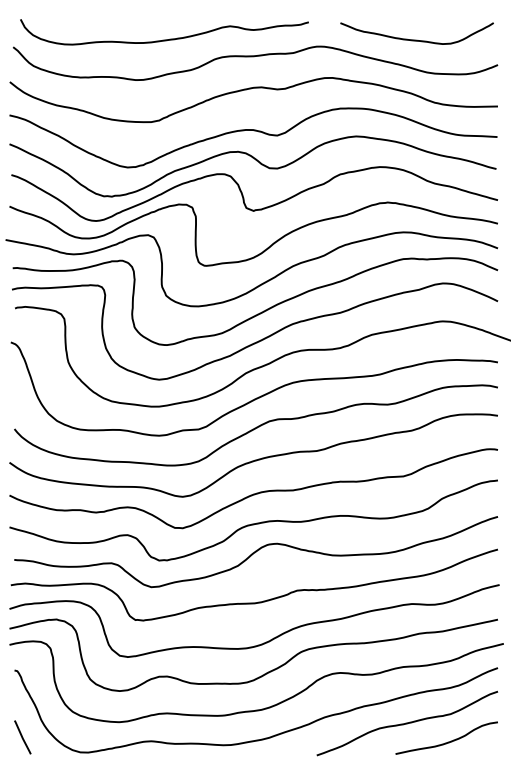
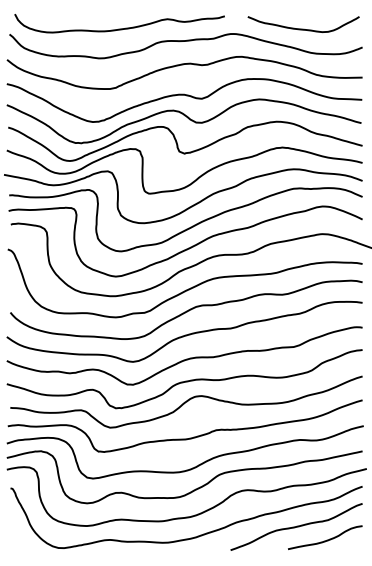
line: (22, 736) -> (16, 536), removed

